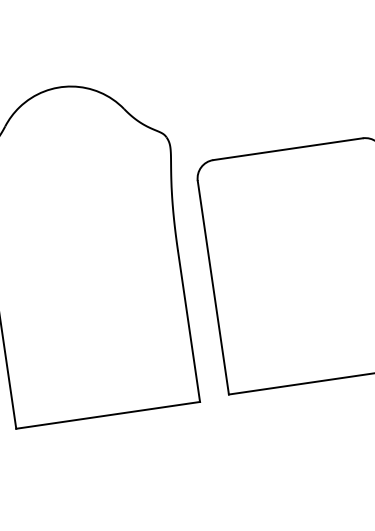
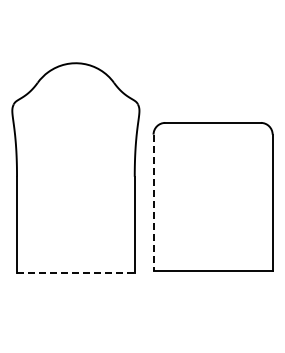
line: (213, 288) -> (153, 203), solid -> dashed
line: (107, 415) -> (75, 273), solid -> dashed

